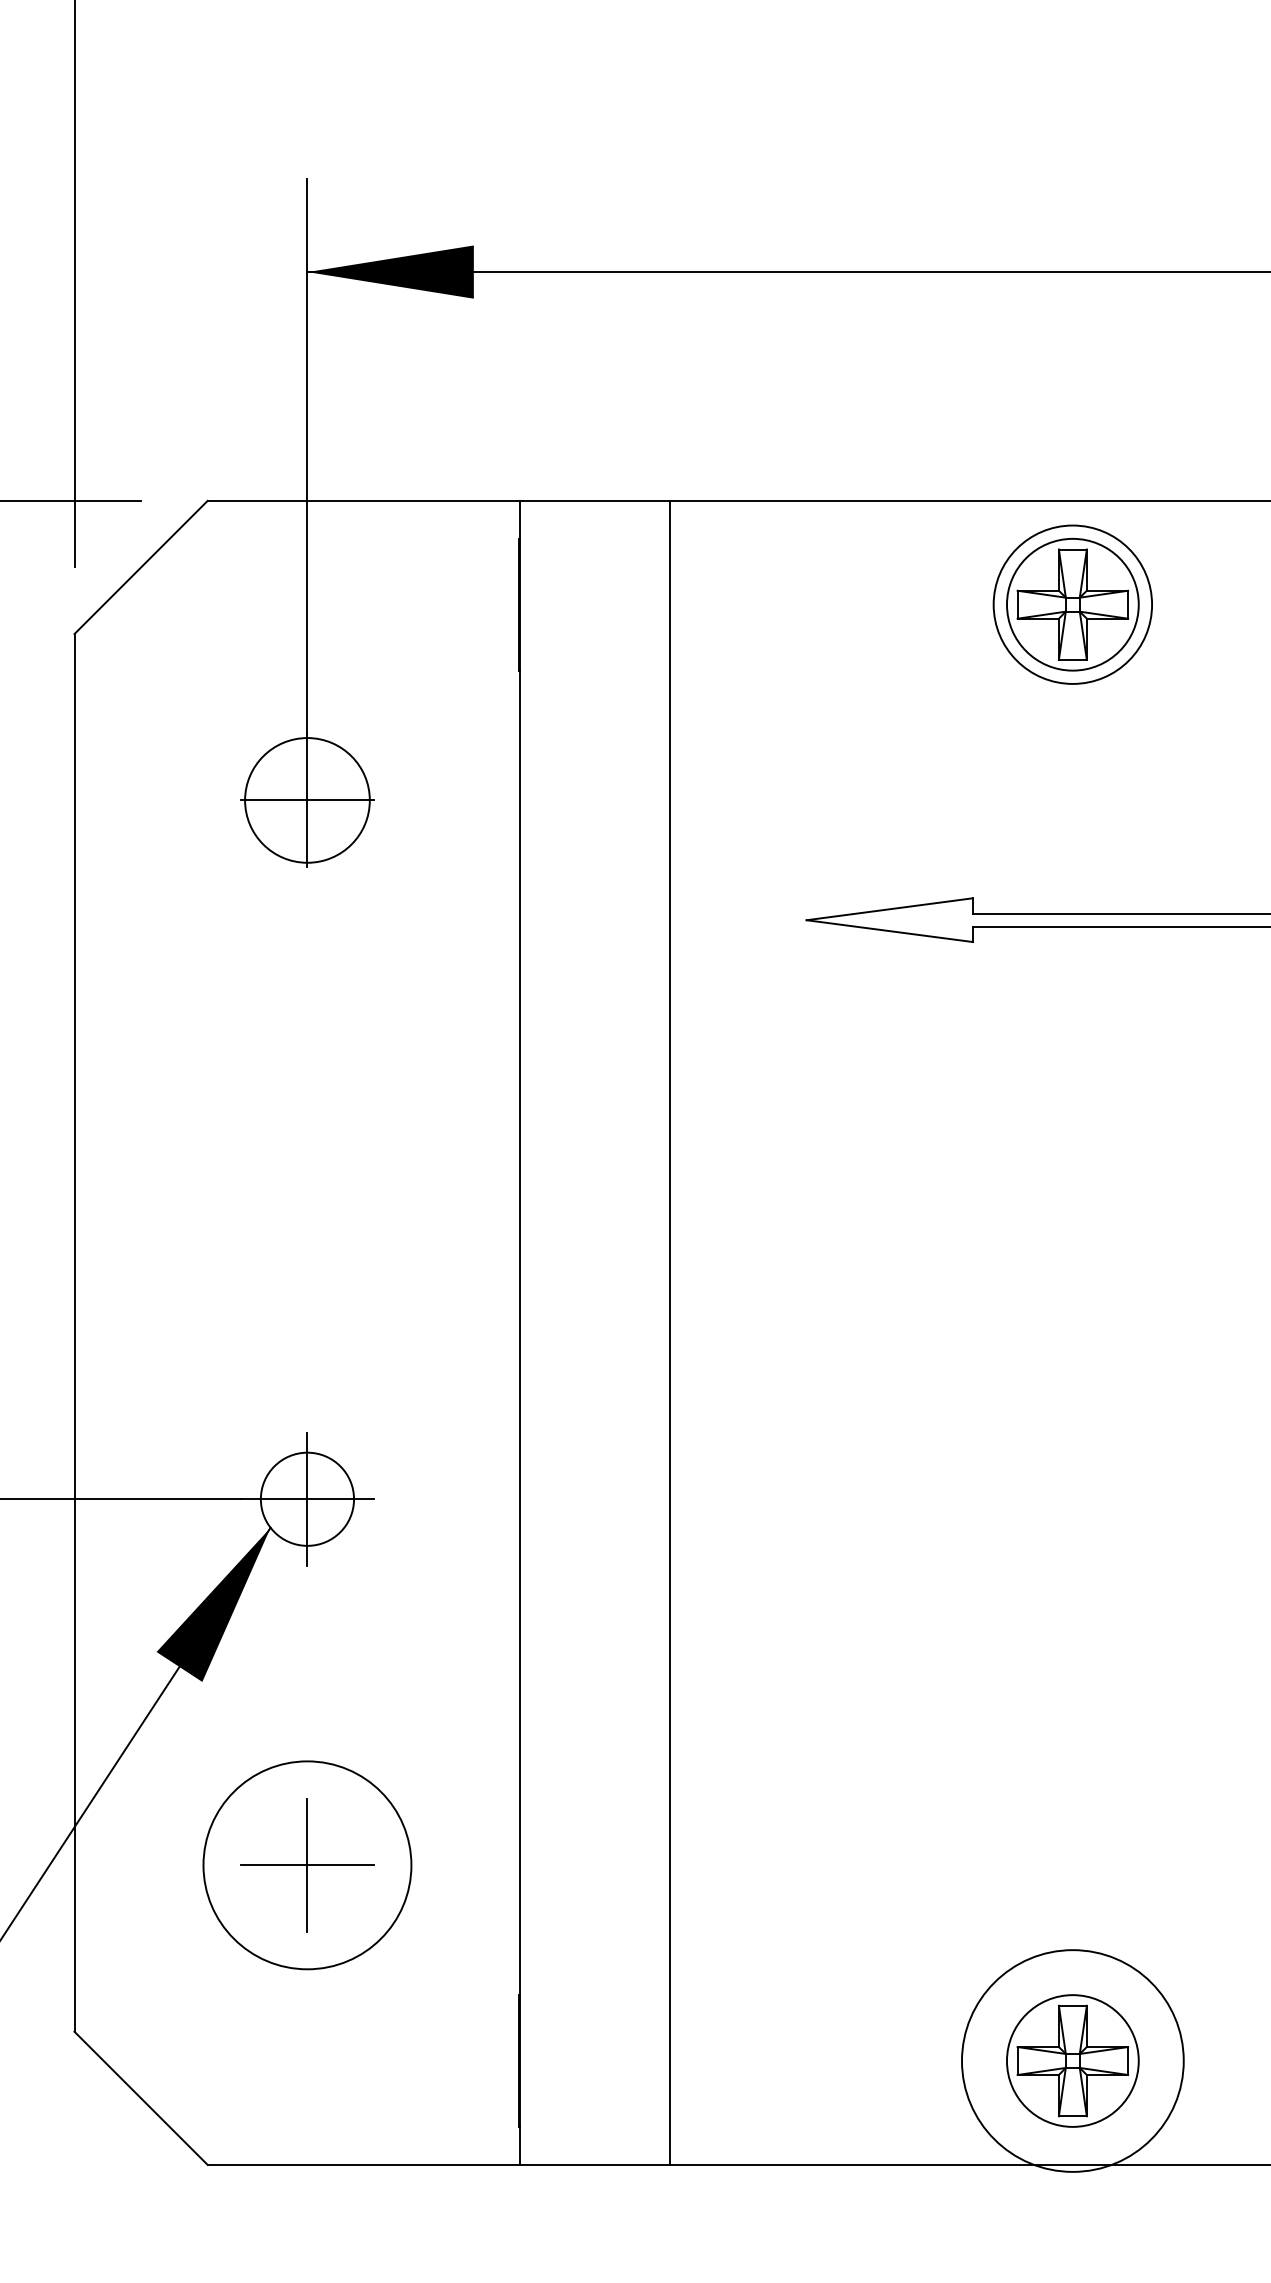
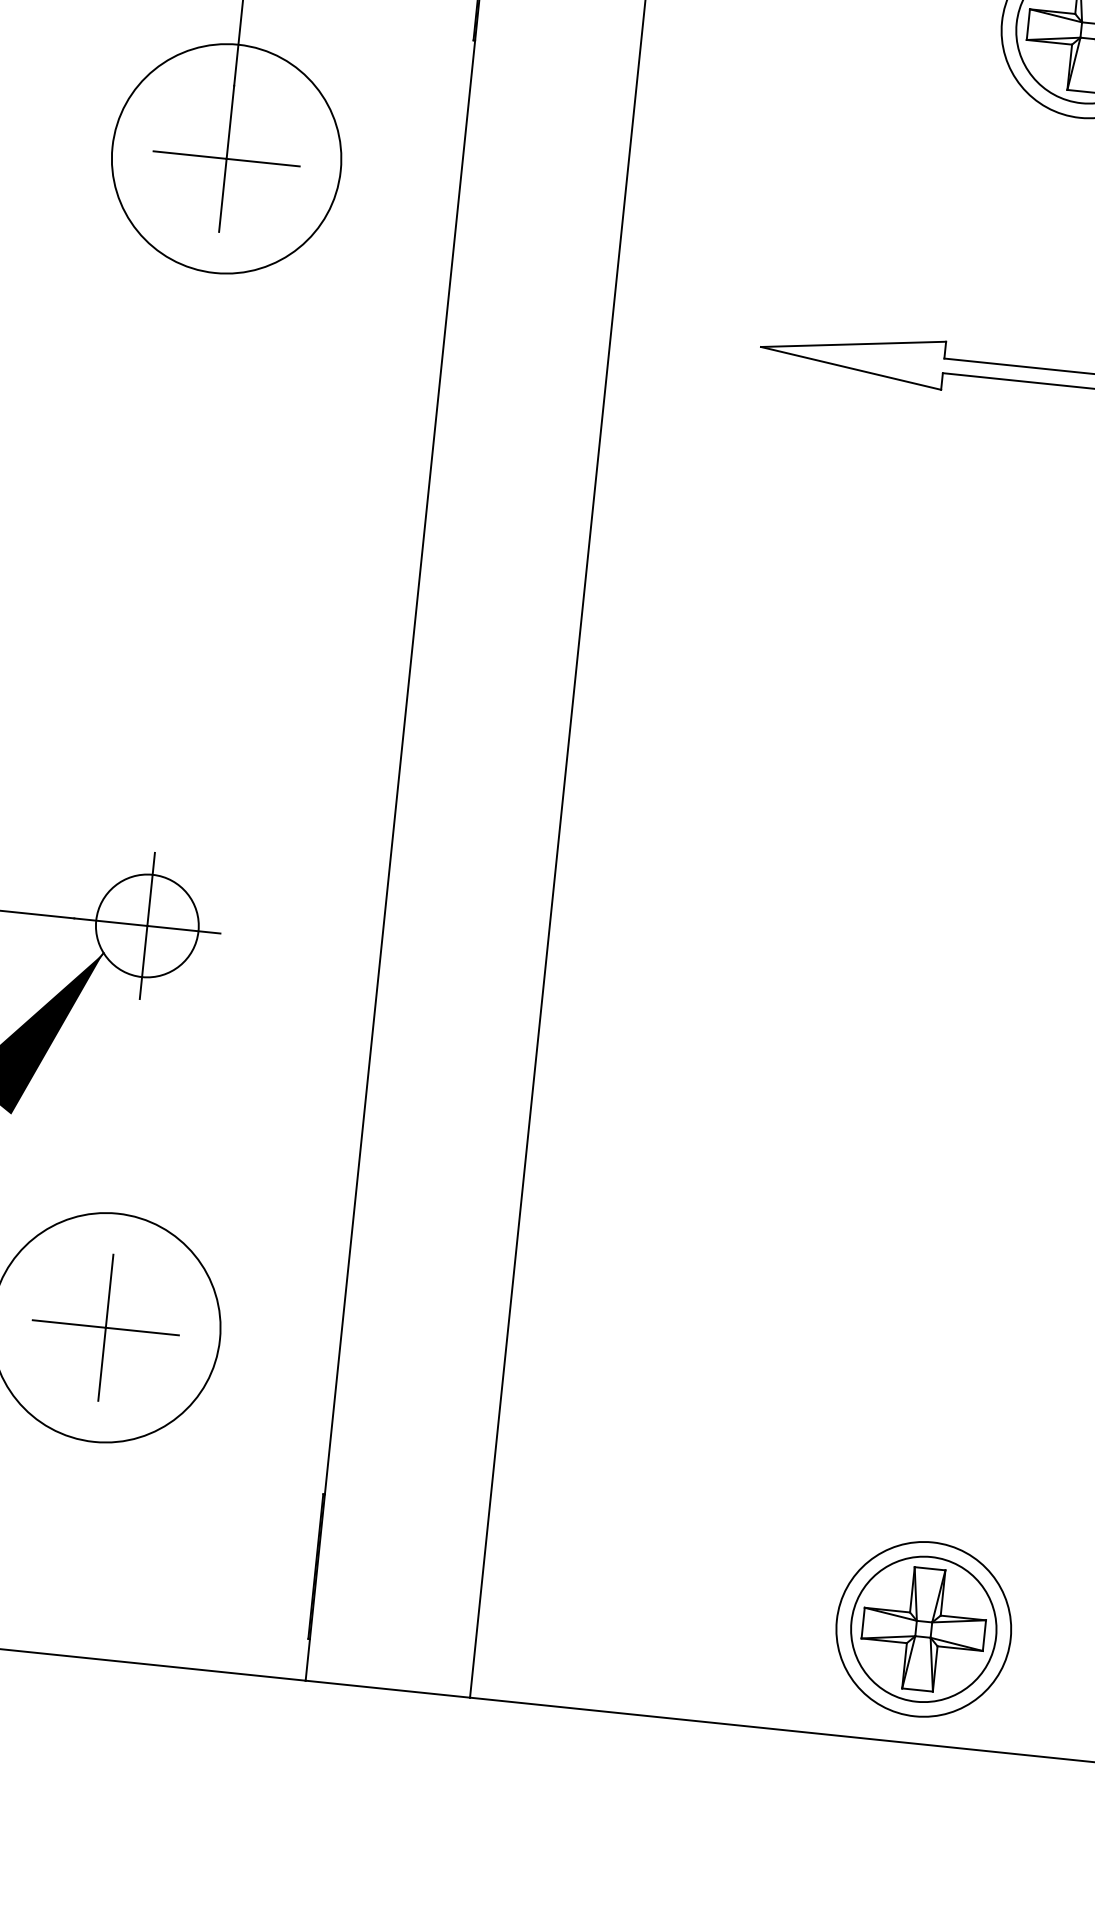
circle: (307, 800) -> (226, 158), size x1.67
circle: (1072, 2060) -> (923, 1628), size x0.71

